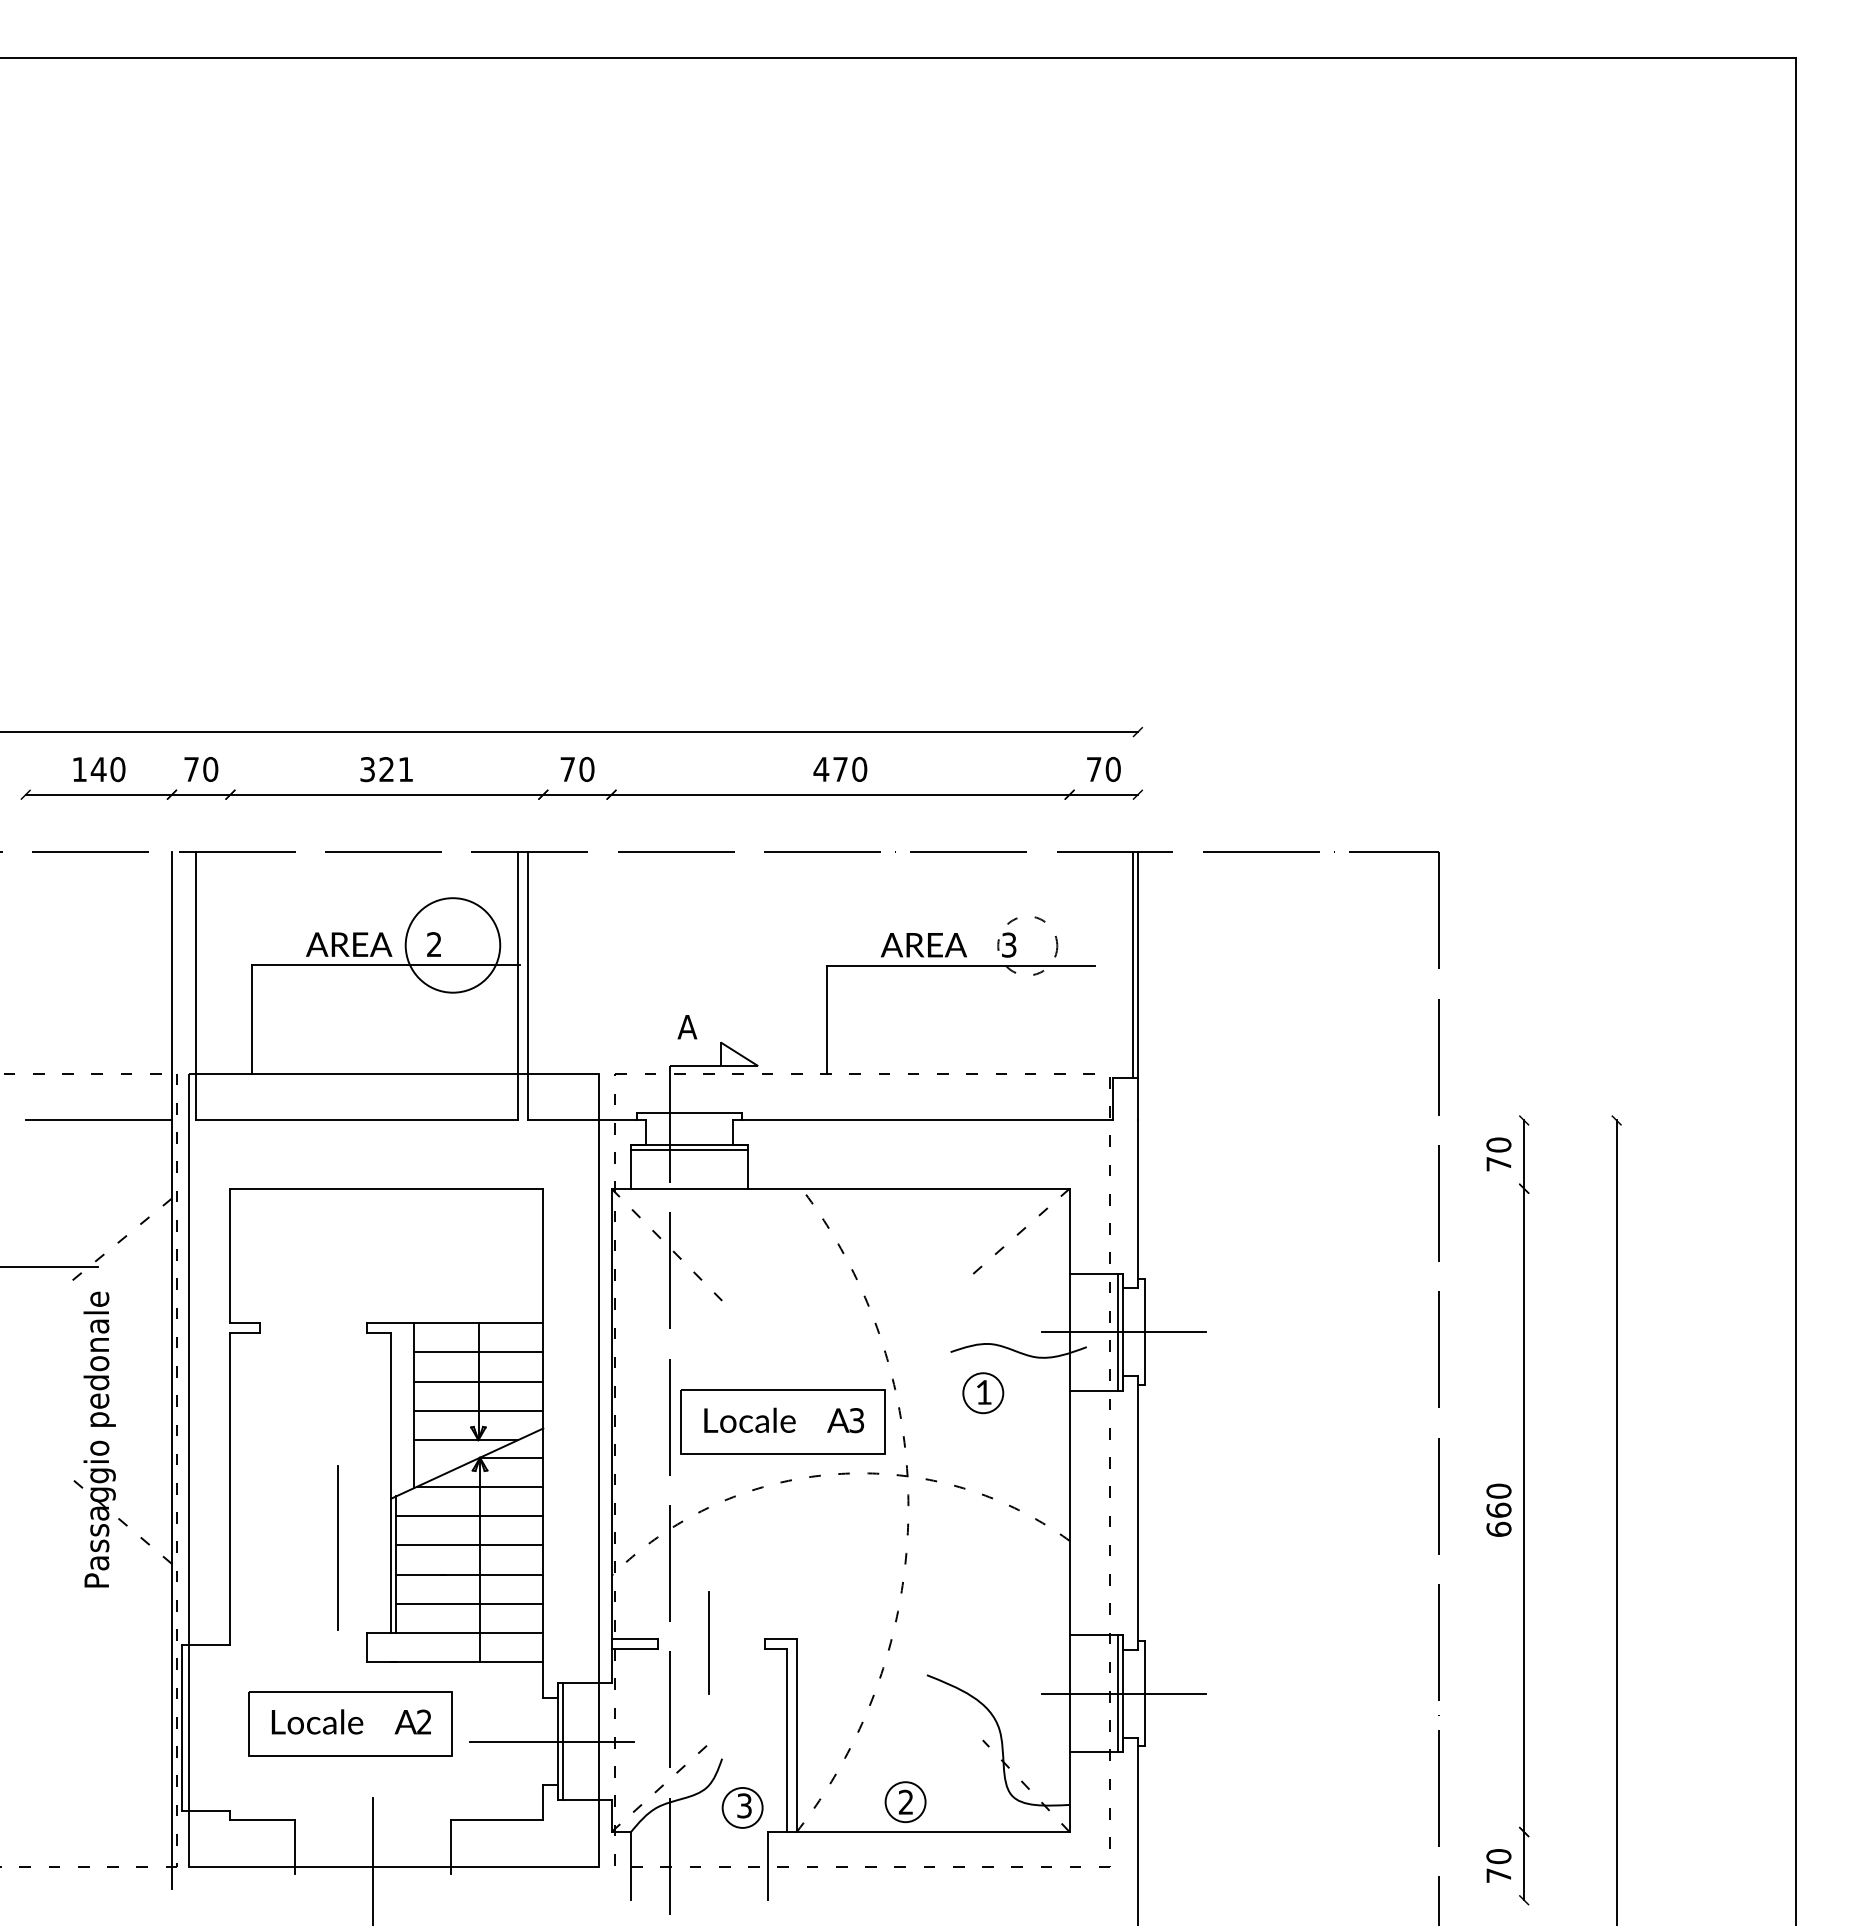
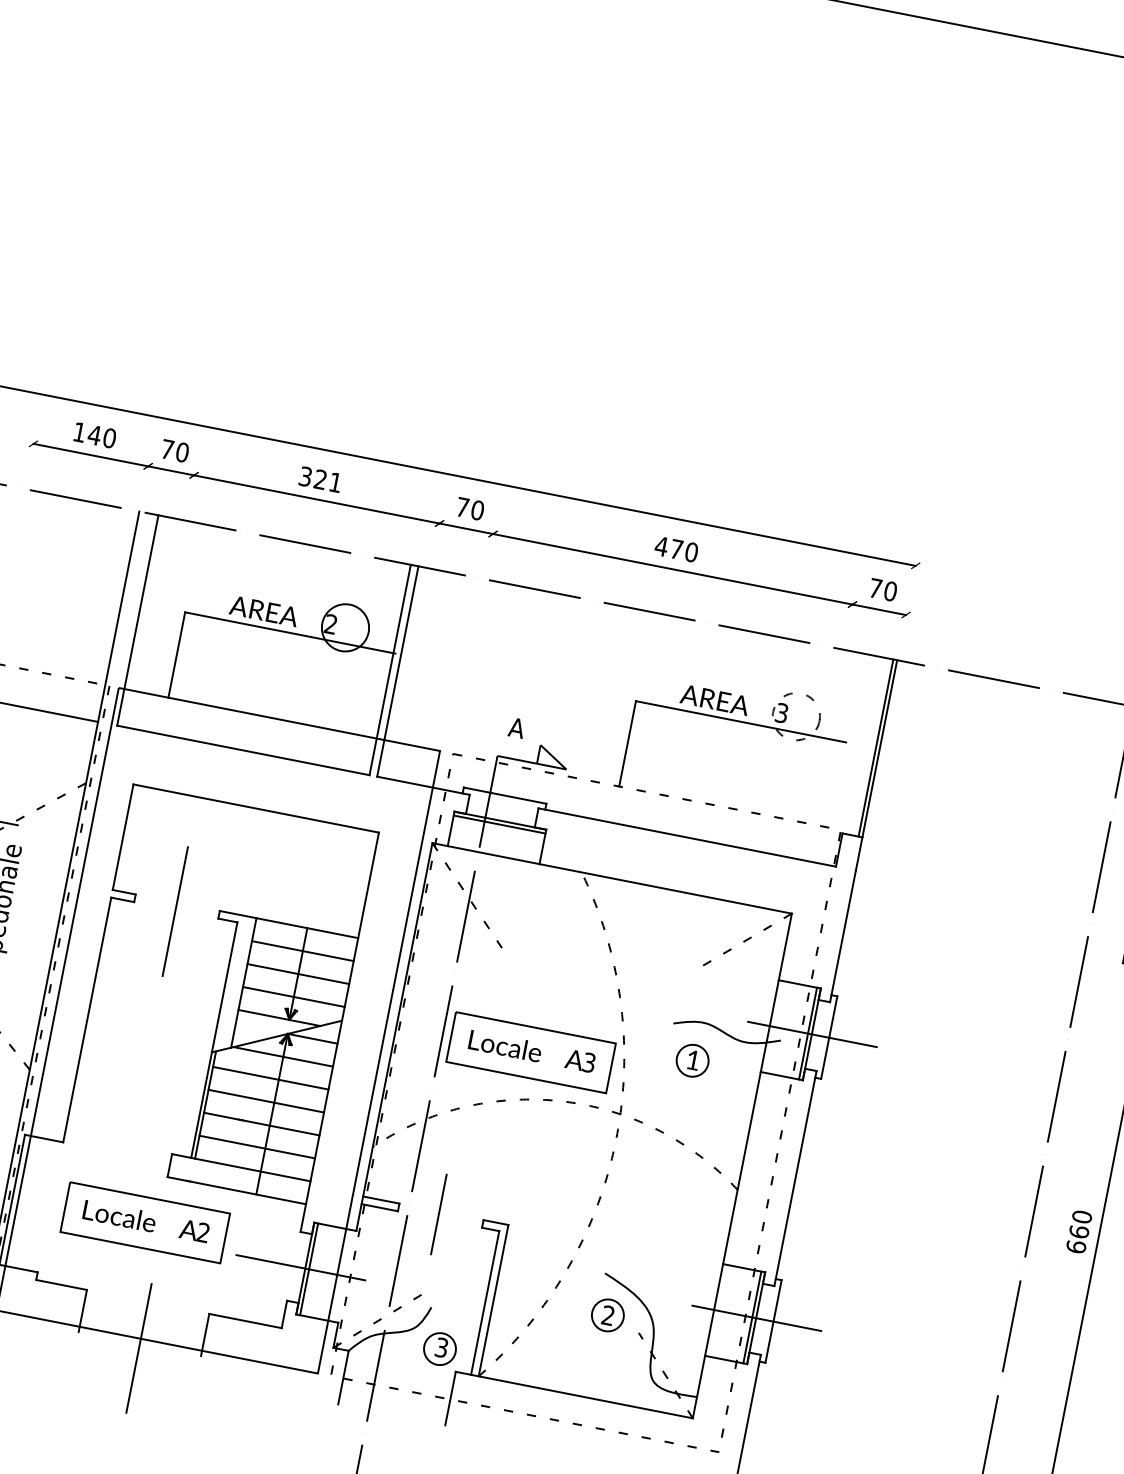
circle: (452, 944) -> (345, 627), size x0.62
line: (337, 1547) -> (174, 911), moved
part: (905, 1801) -> (607, 1314), moved

